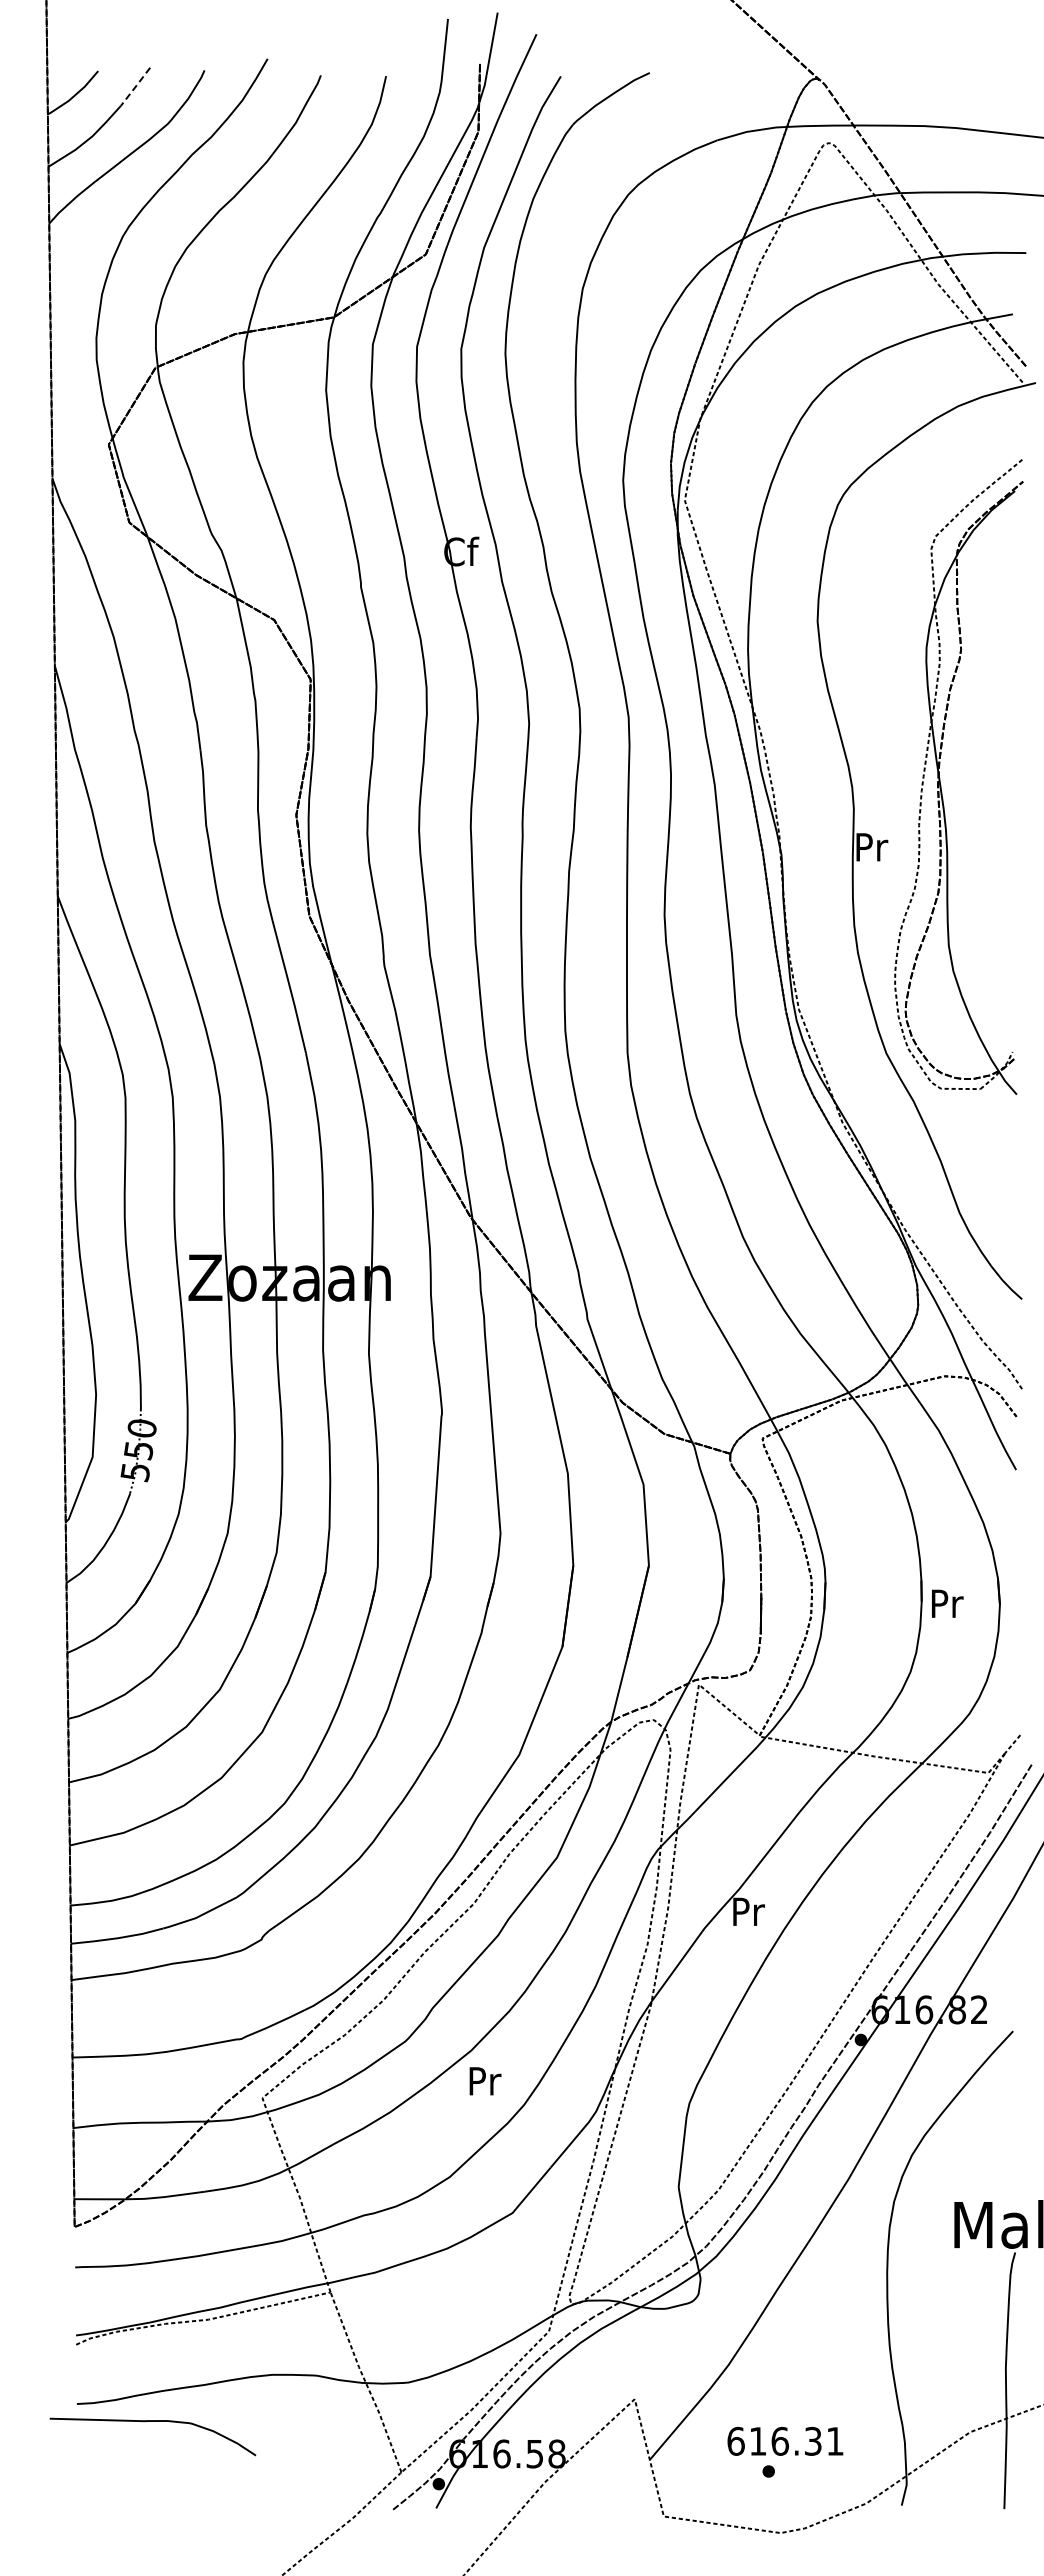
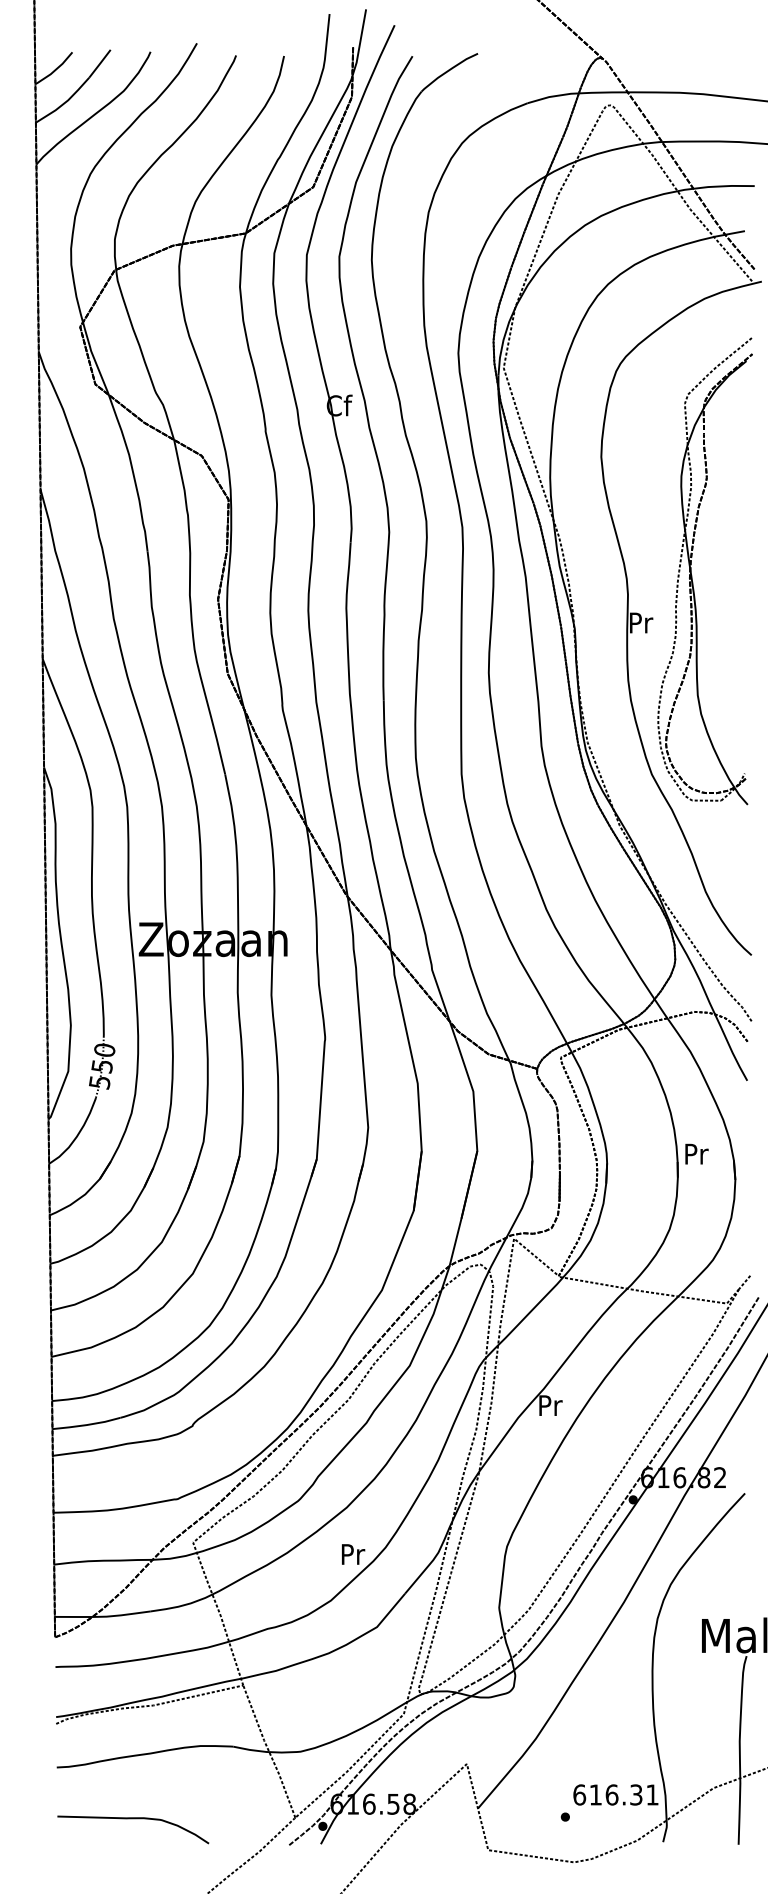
line: (136, 86) -> (100, 63), dashed -> solid
text: (947, 1603) -> (696, 1153), moved
text: (485, 2081) -> (353, 1554), moved
curve: (152, 2421) -> (132, 1818), moved
text: (785, 2440) -> (615, 1794), moved

